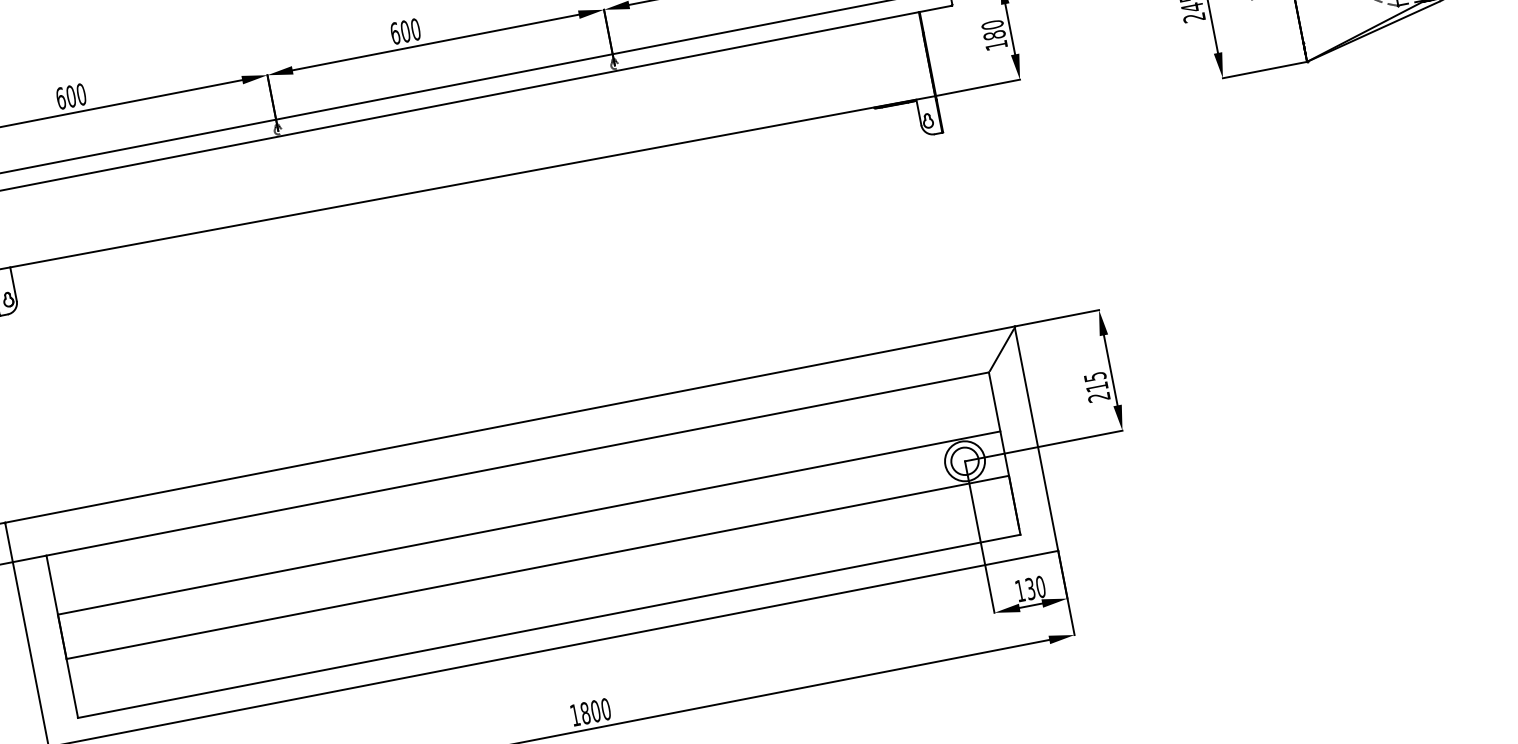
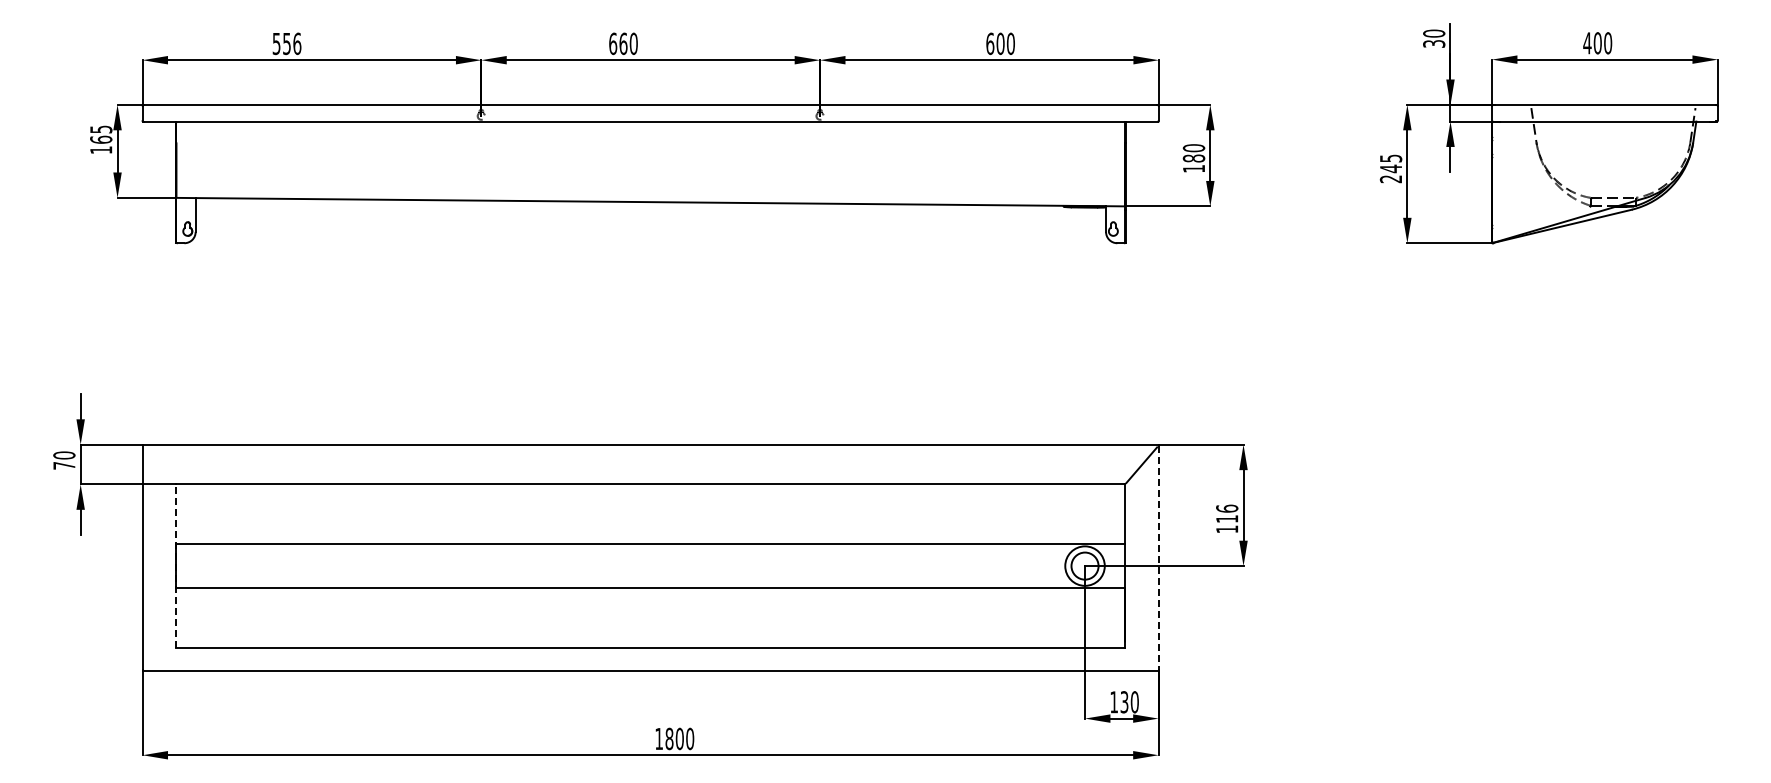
text: (405, 31) -> (623, 43), 600 -> 660
text: (70, 96) -> (286, 43), 600 -> 556
text: (1097, 386) -> (1227, 518), 215 -> 116
line: (1036, 439) -> (1158, 558), solid -> dashed
line: (62, 636) -> (176, 565), solid -> dashed

